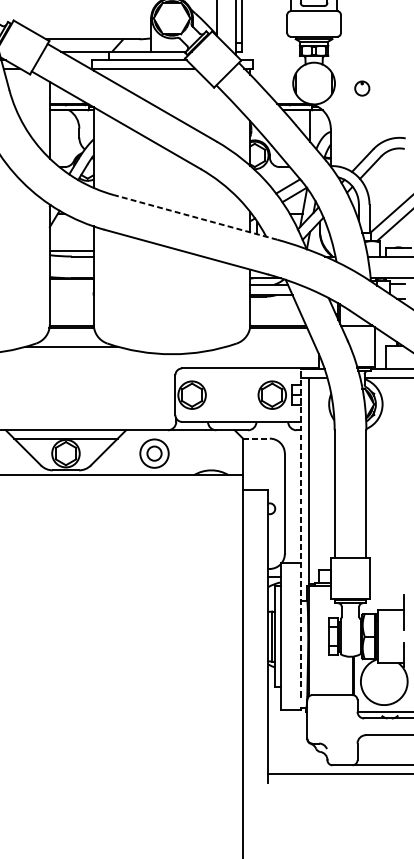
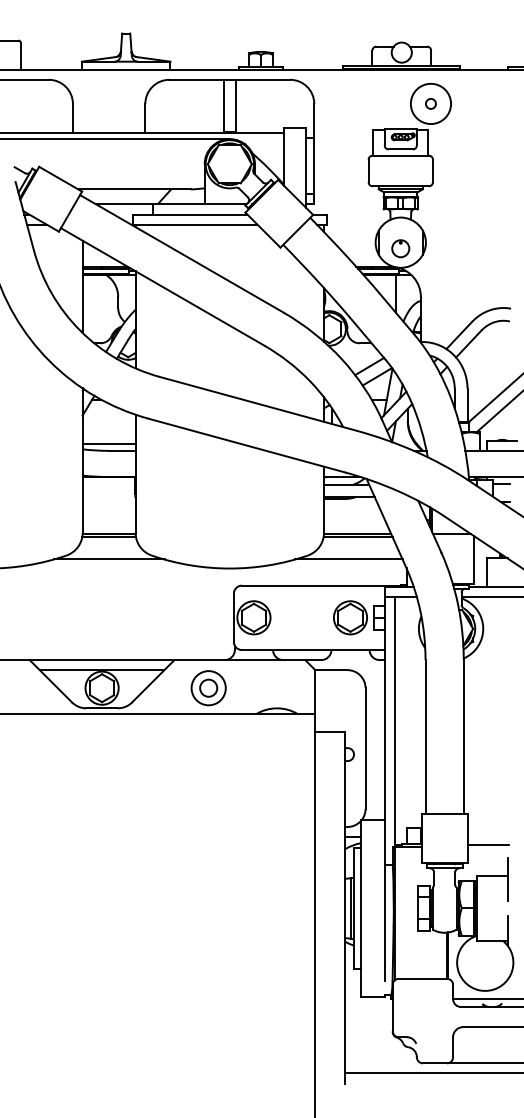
part: (362, 88) -> (400, 248), moved
line: (195, 217) -> (258, 403), dashed -> solid
line: (270, 346) -> (348, 559), added
line: (256, 438) -> (331, 670), dashed -> solid
line: (300, 532) -> (384, 783), dashed -> solid
line: (386, 583) -> (487, 844), added

